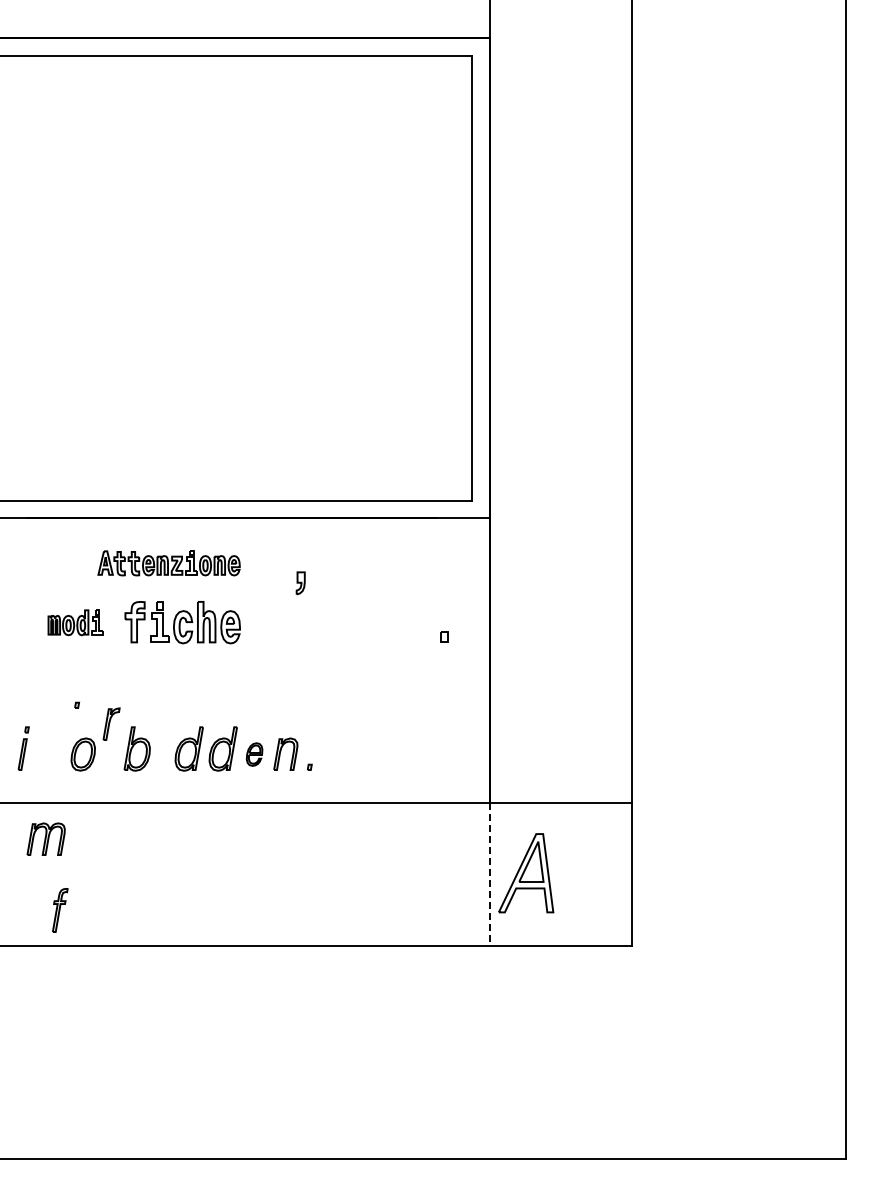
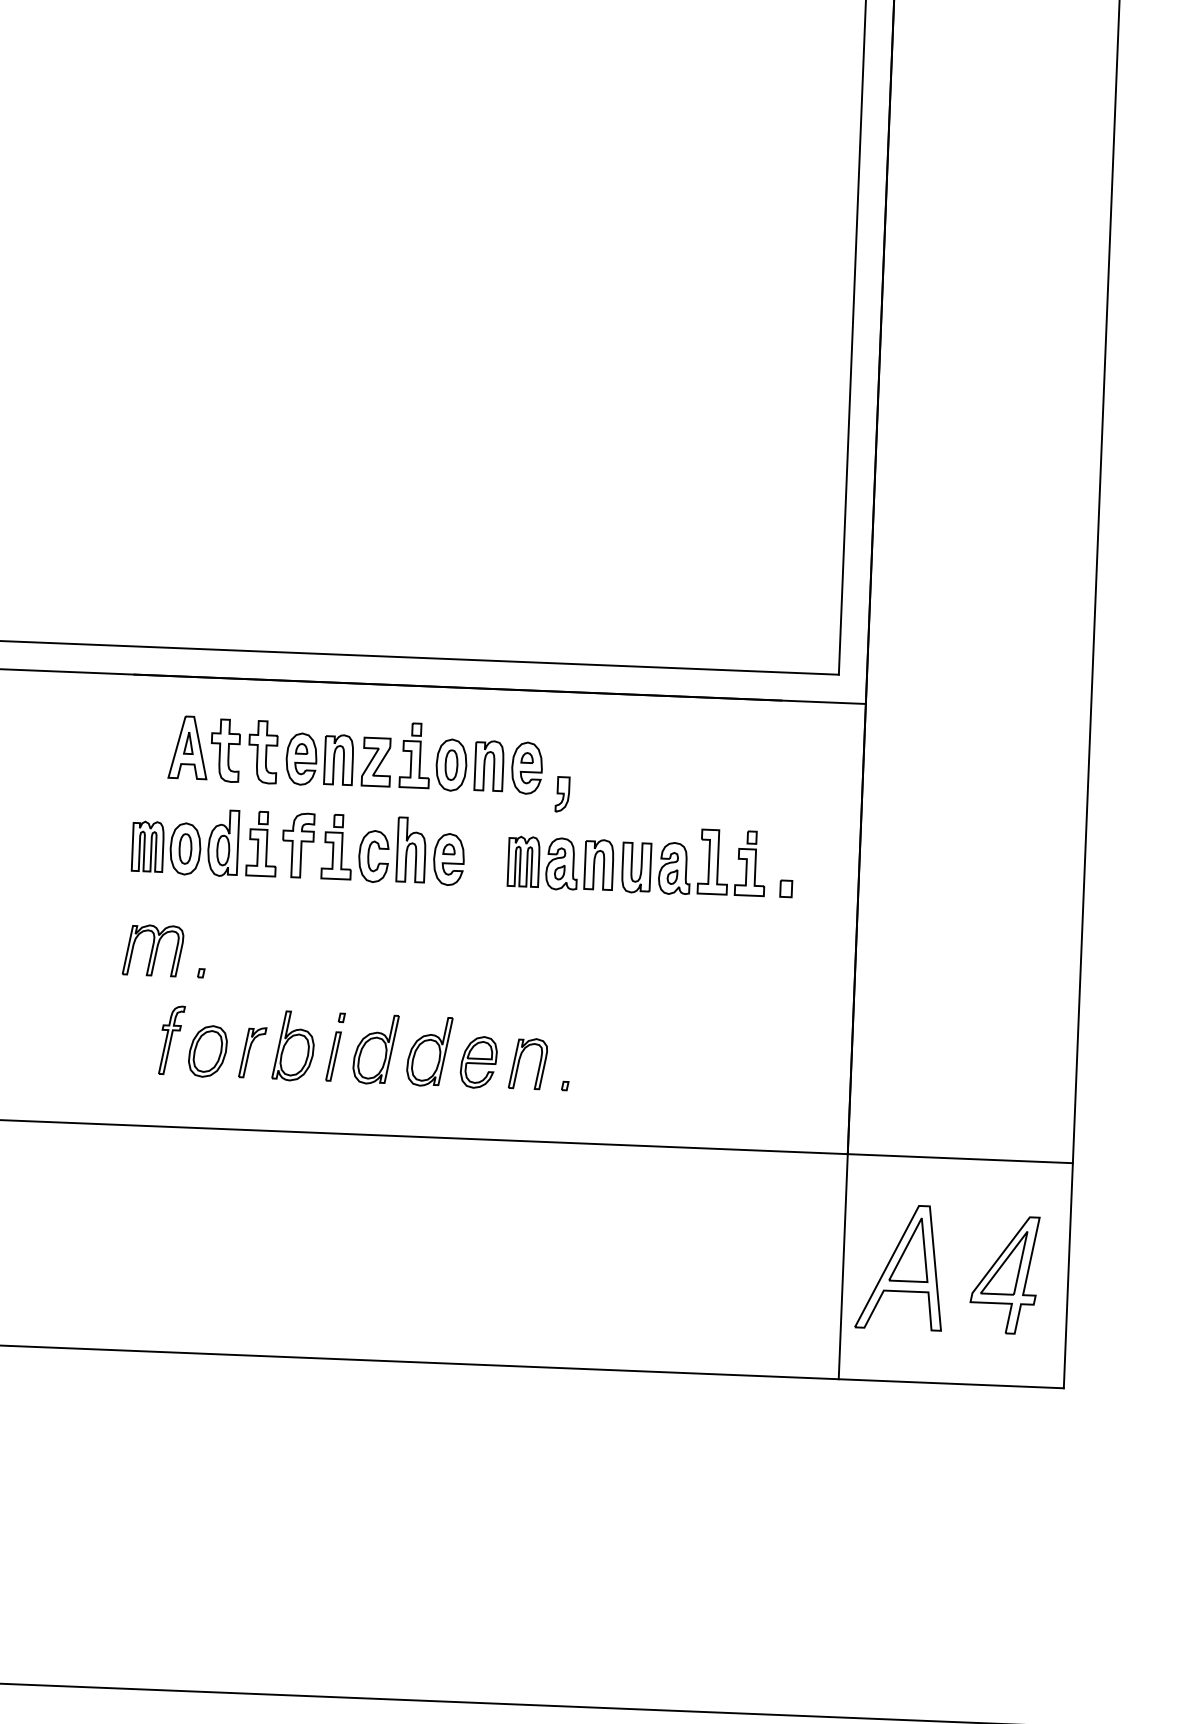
part: (168, 562) -> (354, 753), size x1.67
part: (75, 622) -> (204, 842), size x1.67
part: (348, 622) -> (635, 859), added
part: (111, 723) -> (252, 1051), moved
part: (23, 748) -> (335, 1046), moved
part: (254, 754) -> (478, 1062), size x1.43
part: (45, 838) -> (152, 949), moved
line: (489, 874) -> (842, 1266), dashed -> solid
part: (591, 875) -> (1003, 1274), added
part: (60, 910) -> (172, 1040), moved

